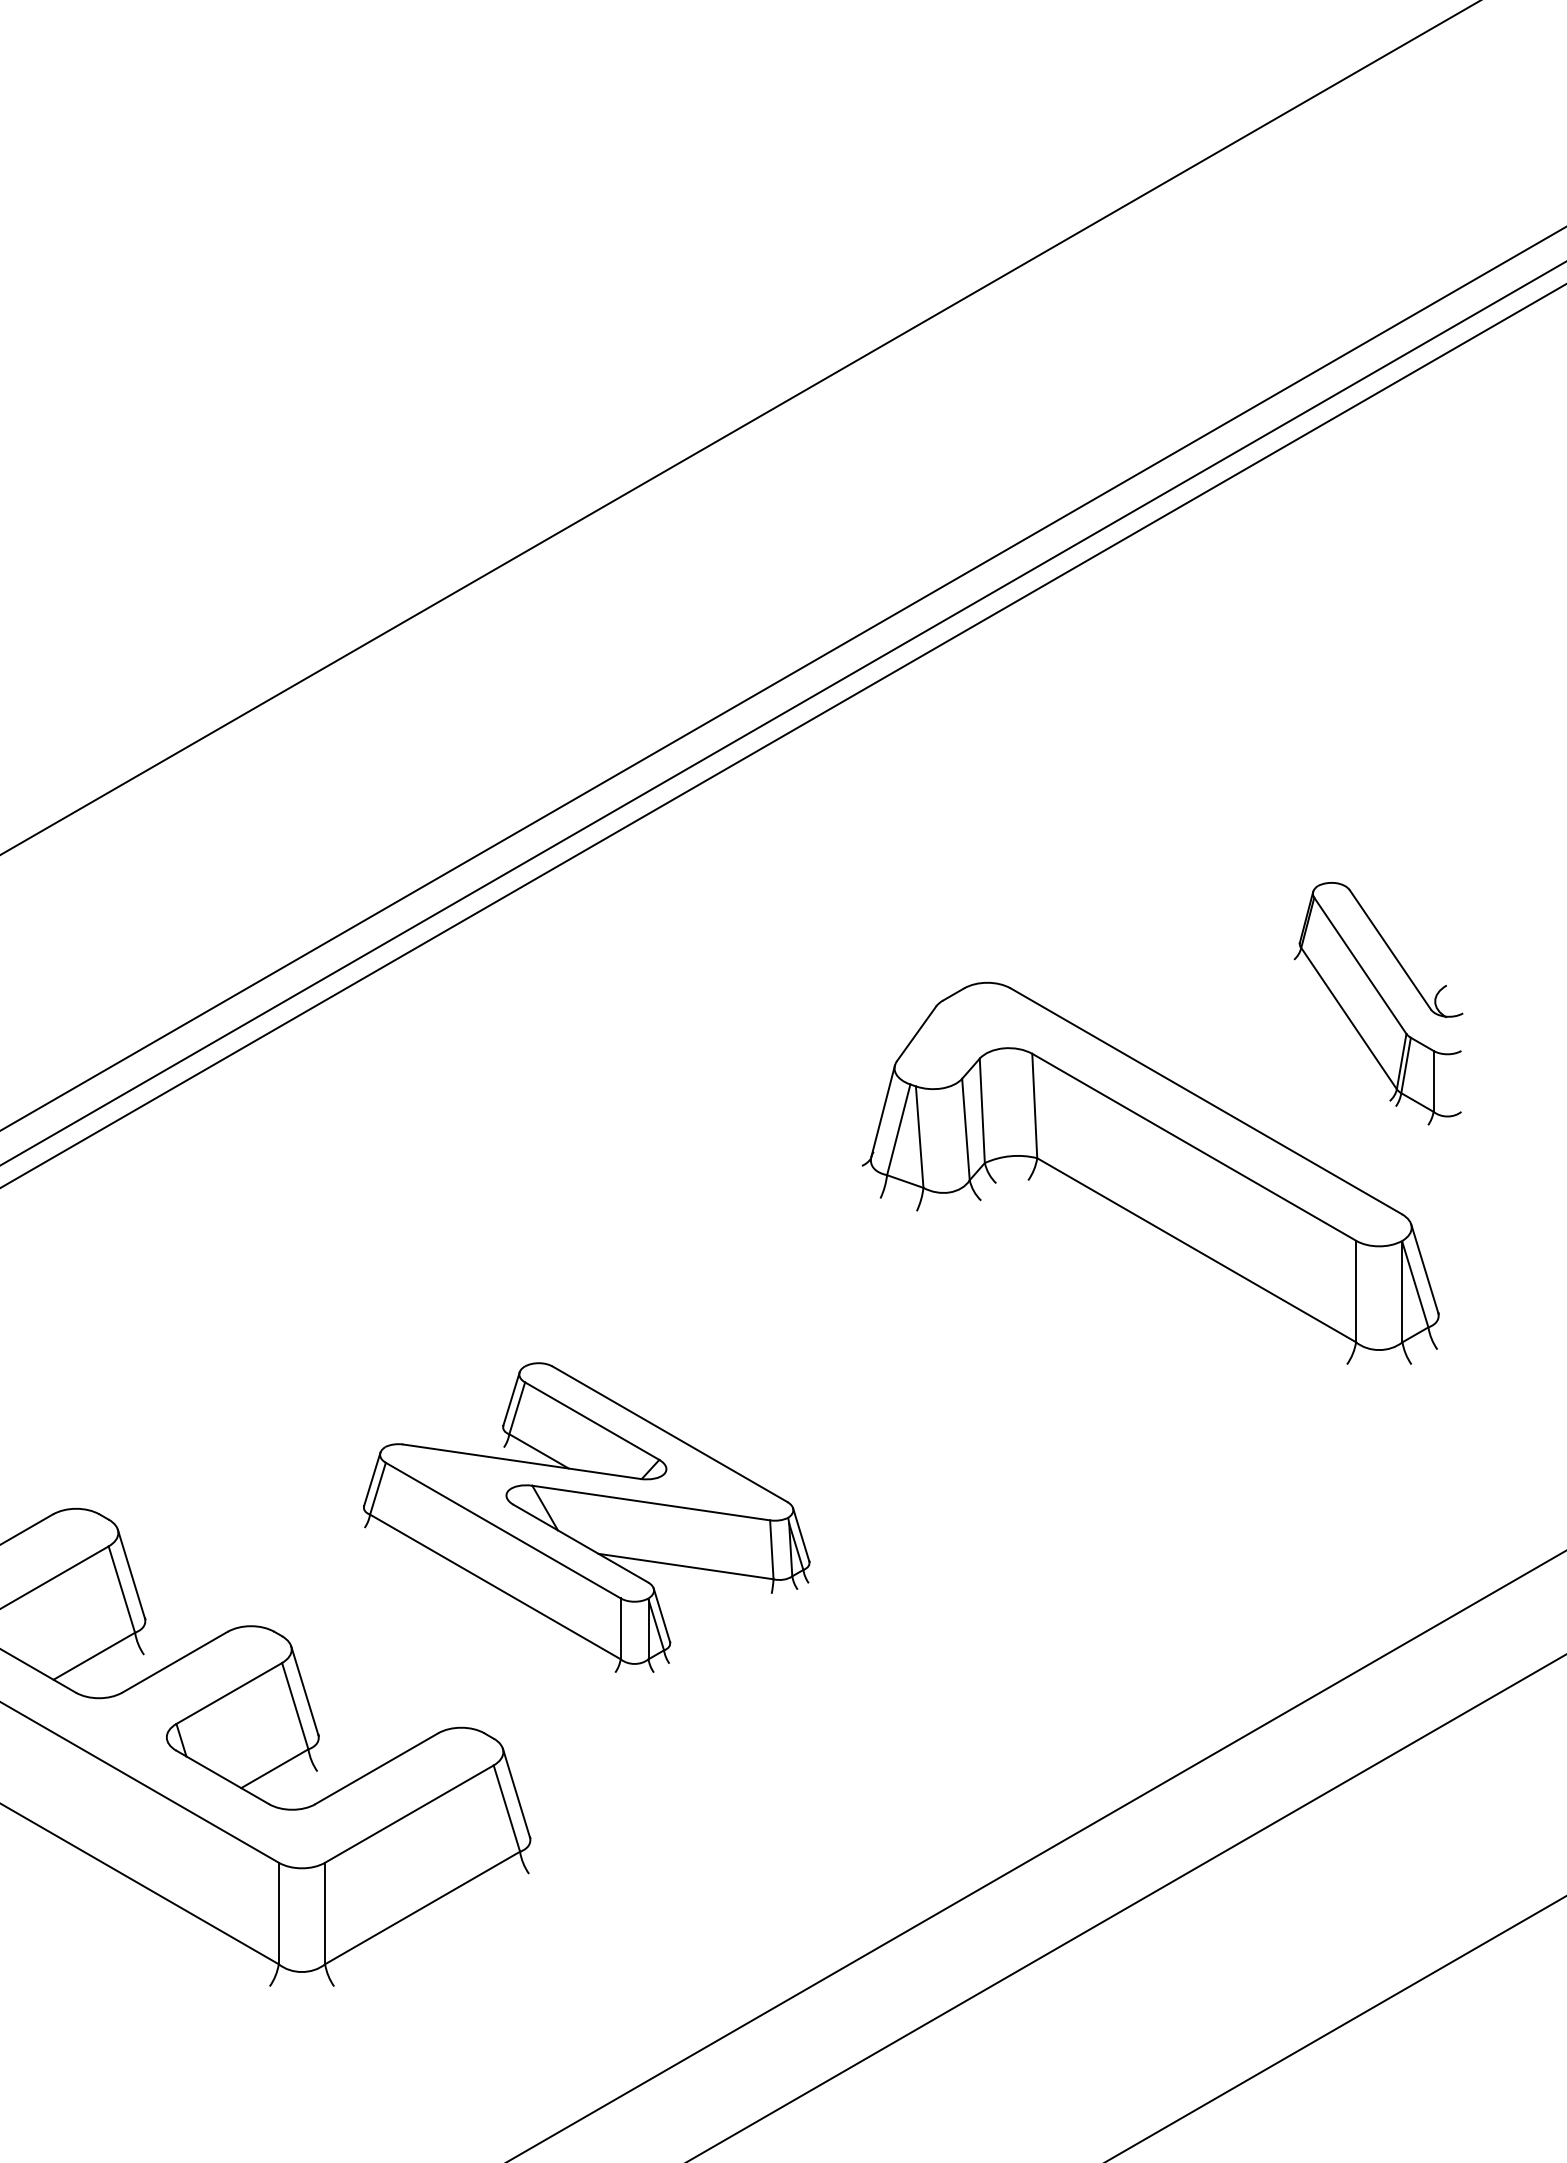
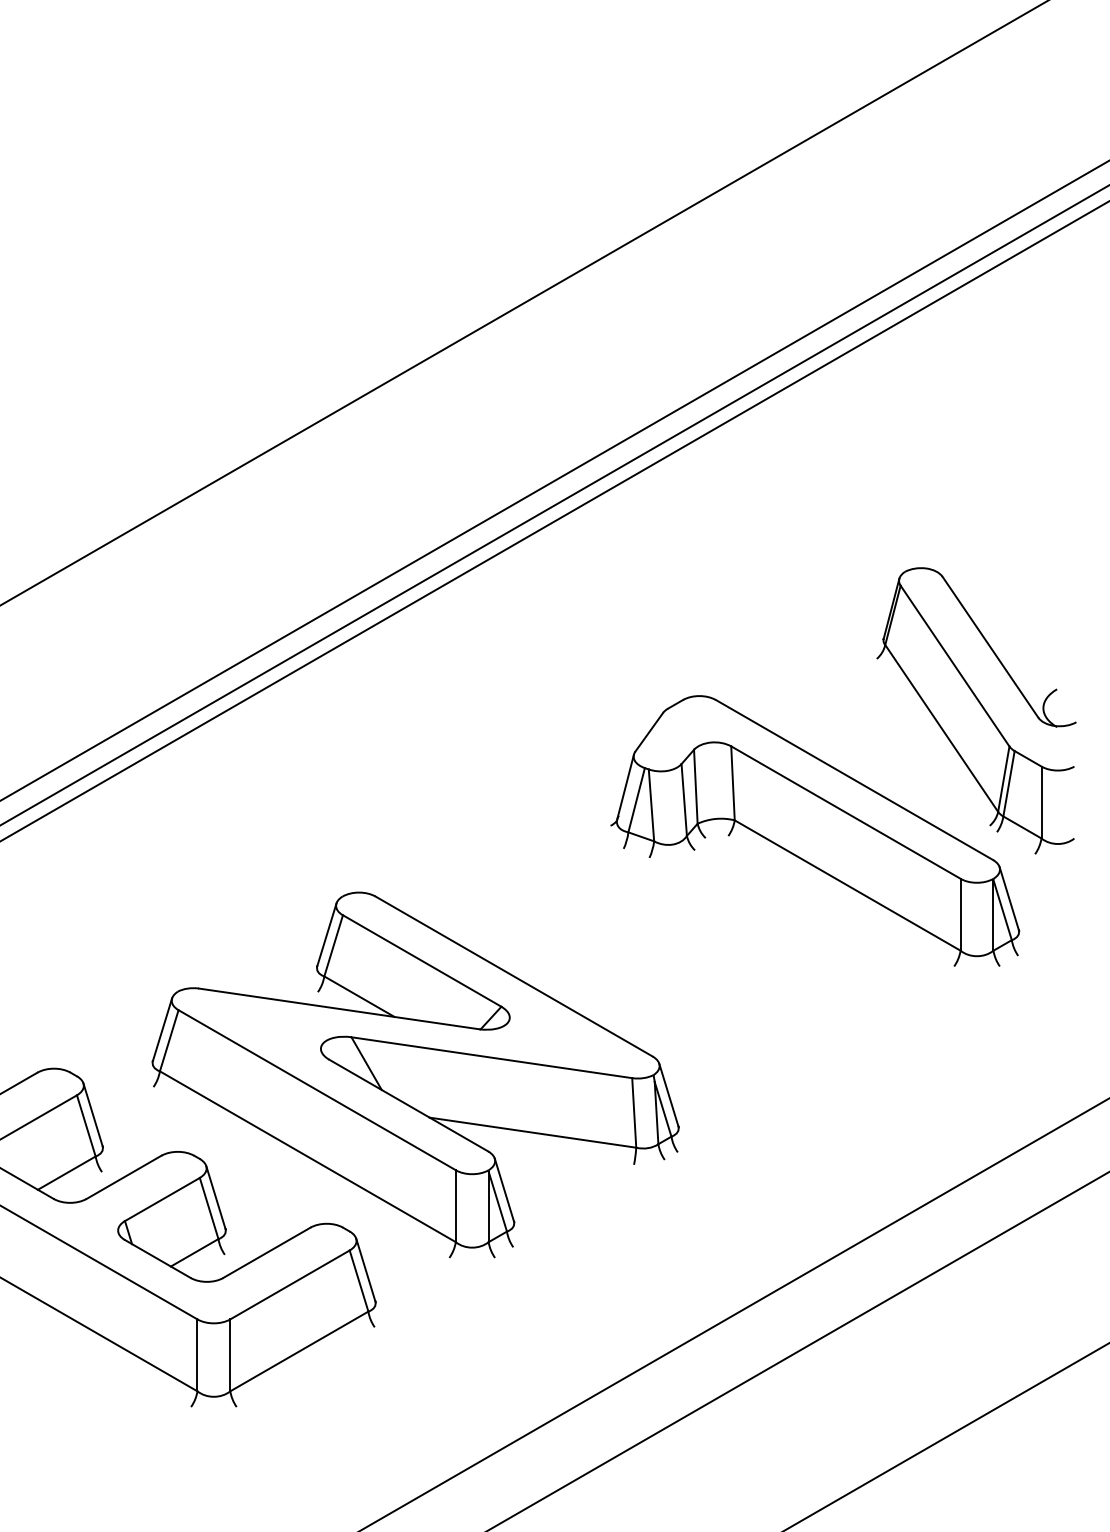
part: (1378, 1003) -> (976, 710), size x1.67
part: (586, 1517) -> (415, 1074), size x1.67

